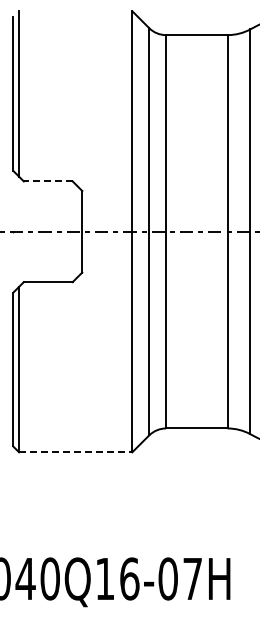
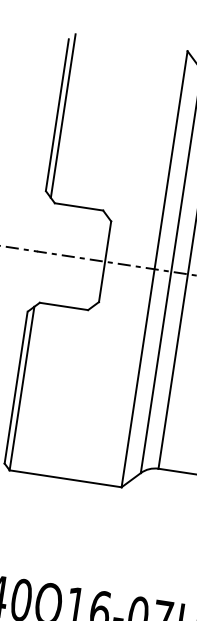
line: (47, 181) -> (78, 206), dashed -> solid
line: (75, 452) -> (65, 478), dashed -> solid

